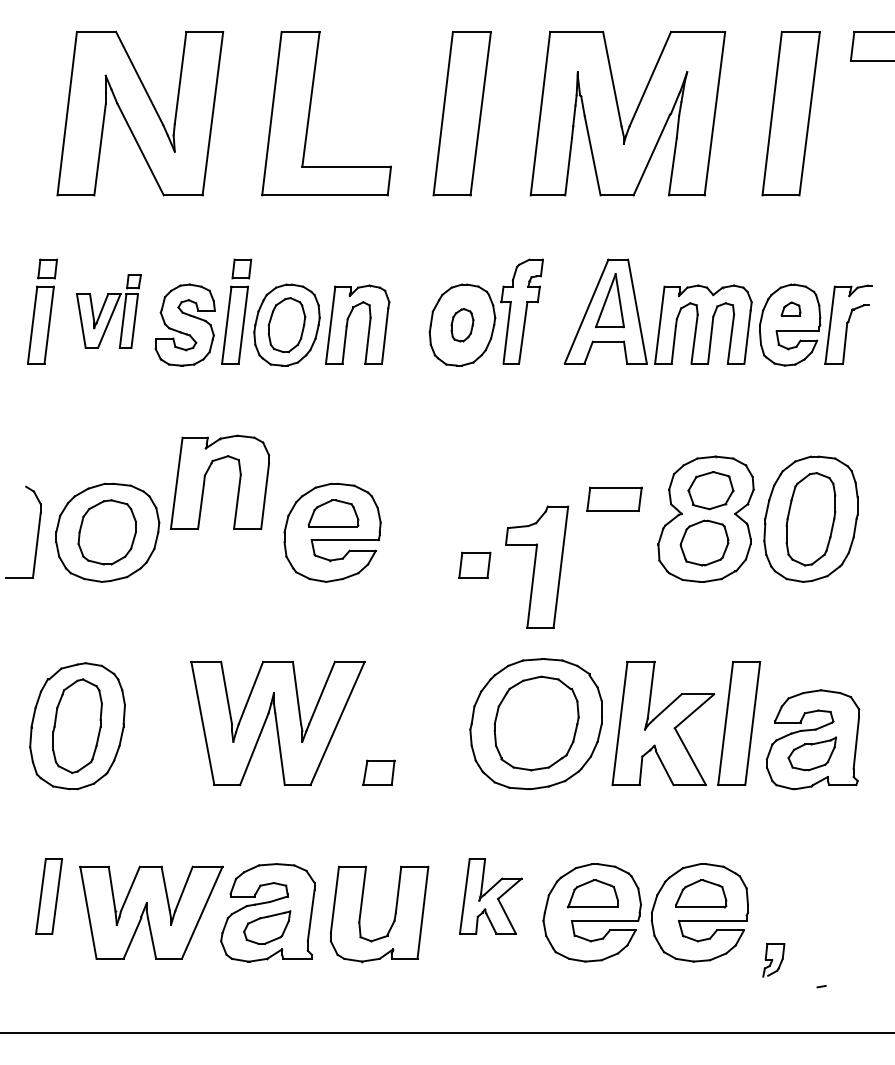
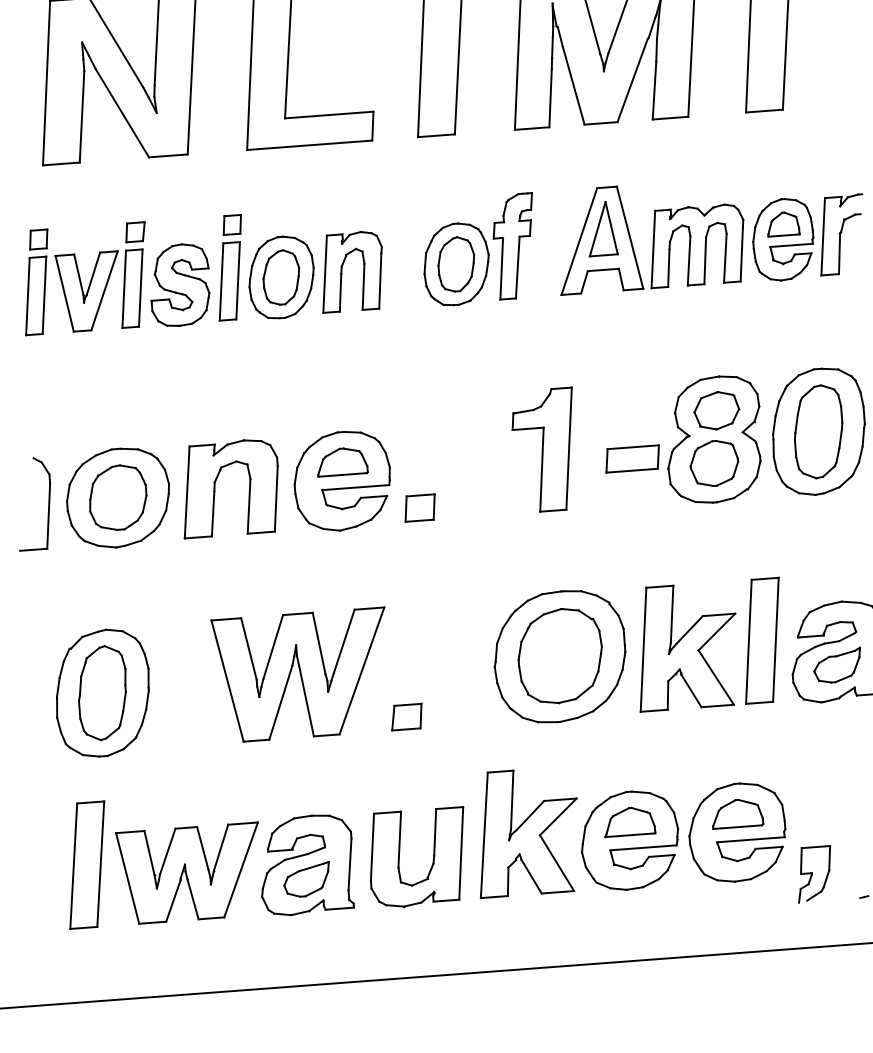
part: (790, 309) -> (782, 224), size x1.67
part: (108, 311) -> (102, 277), size x1.43
part: (462, 325) -> (456, 264), size x1.67
part: (205, 481) -> (215, 488), moved
part: (614, 498) -> (632, 458), moved
part: (474, 564) -> (419, 507), moved
part: (537, 566) -> (545, 449), moved
part: (48, 896) -> (86, 865), size x1.67
part: (490, 896) -> (527, 832), size x1.67
part: (773, 960) -> (814, 874), size x1.67

